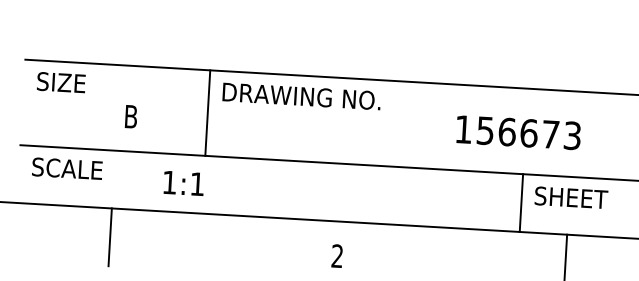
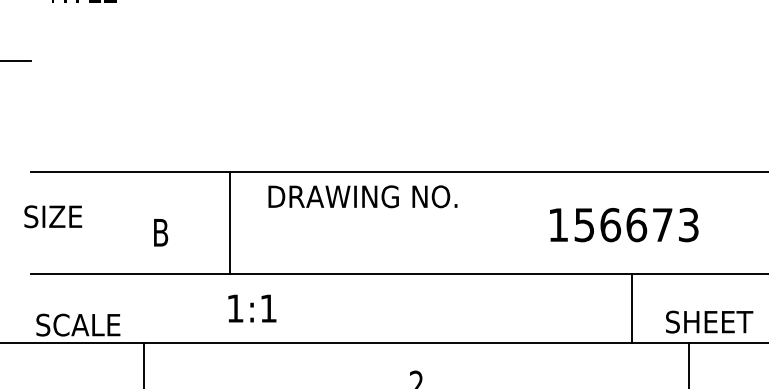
text: (61, 82) -> (53, 216), moved
line: (208, 112) -> (230, 222), moved
text: (67, 168) -> (78, 324), moved
text: (184, 183) -> (252, 308), moved
text: (571, 197) -> (709, 321), moved

